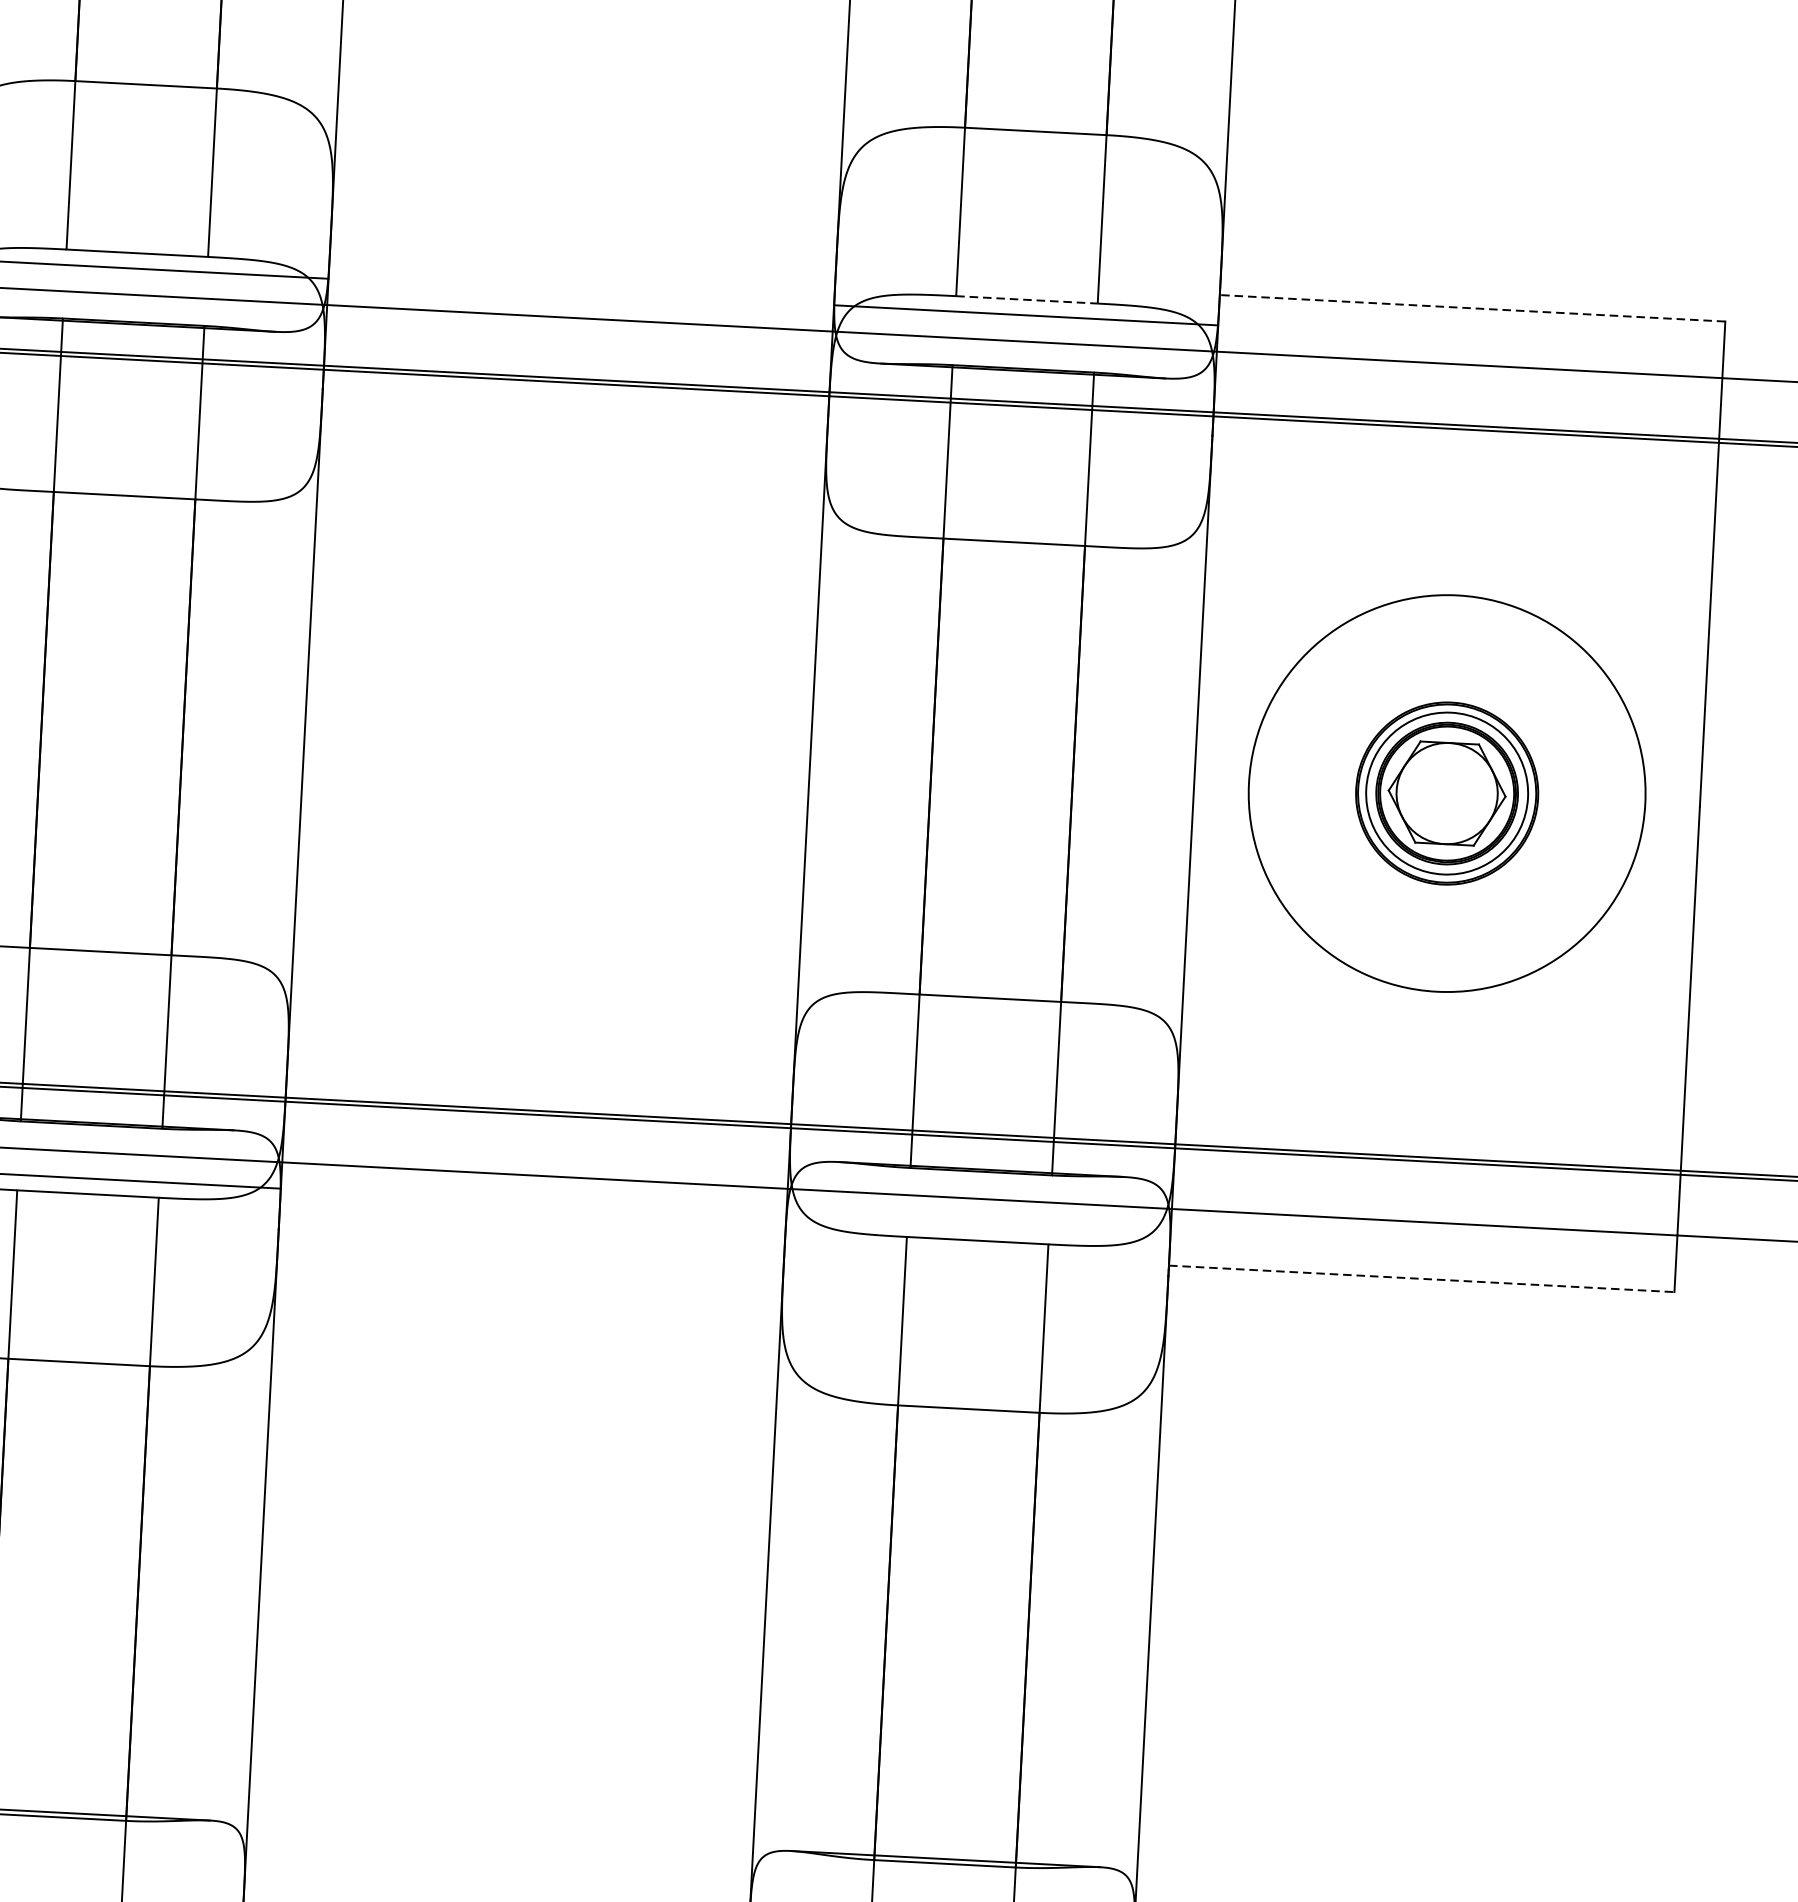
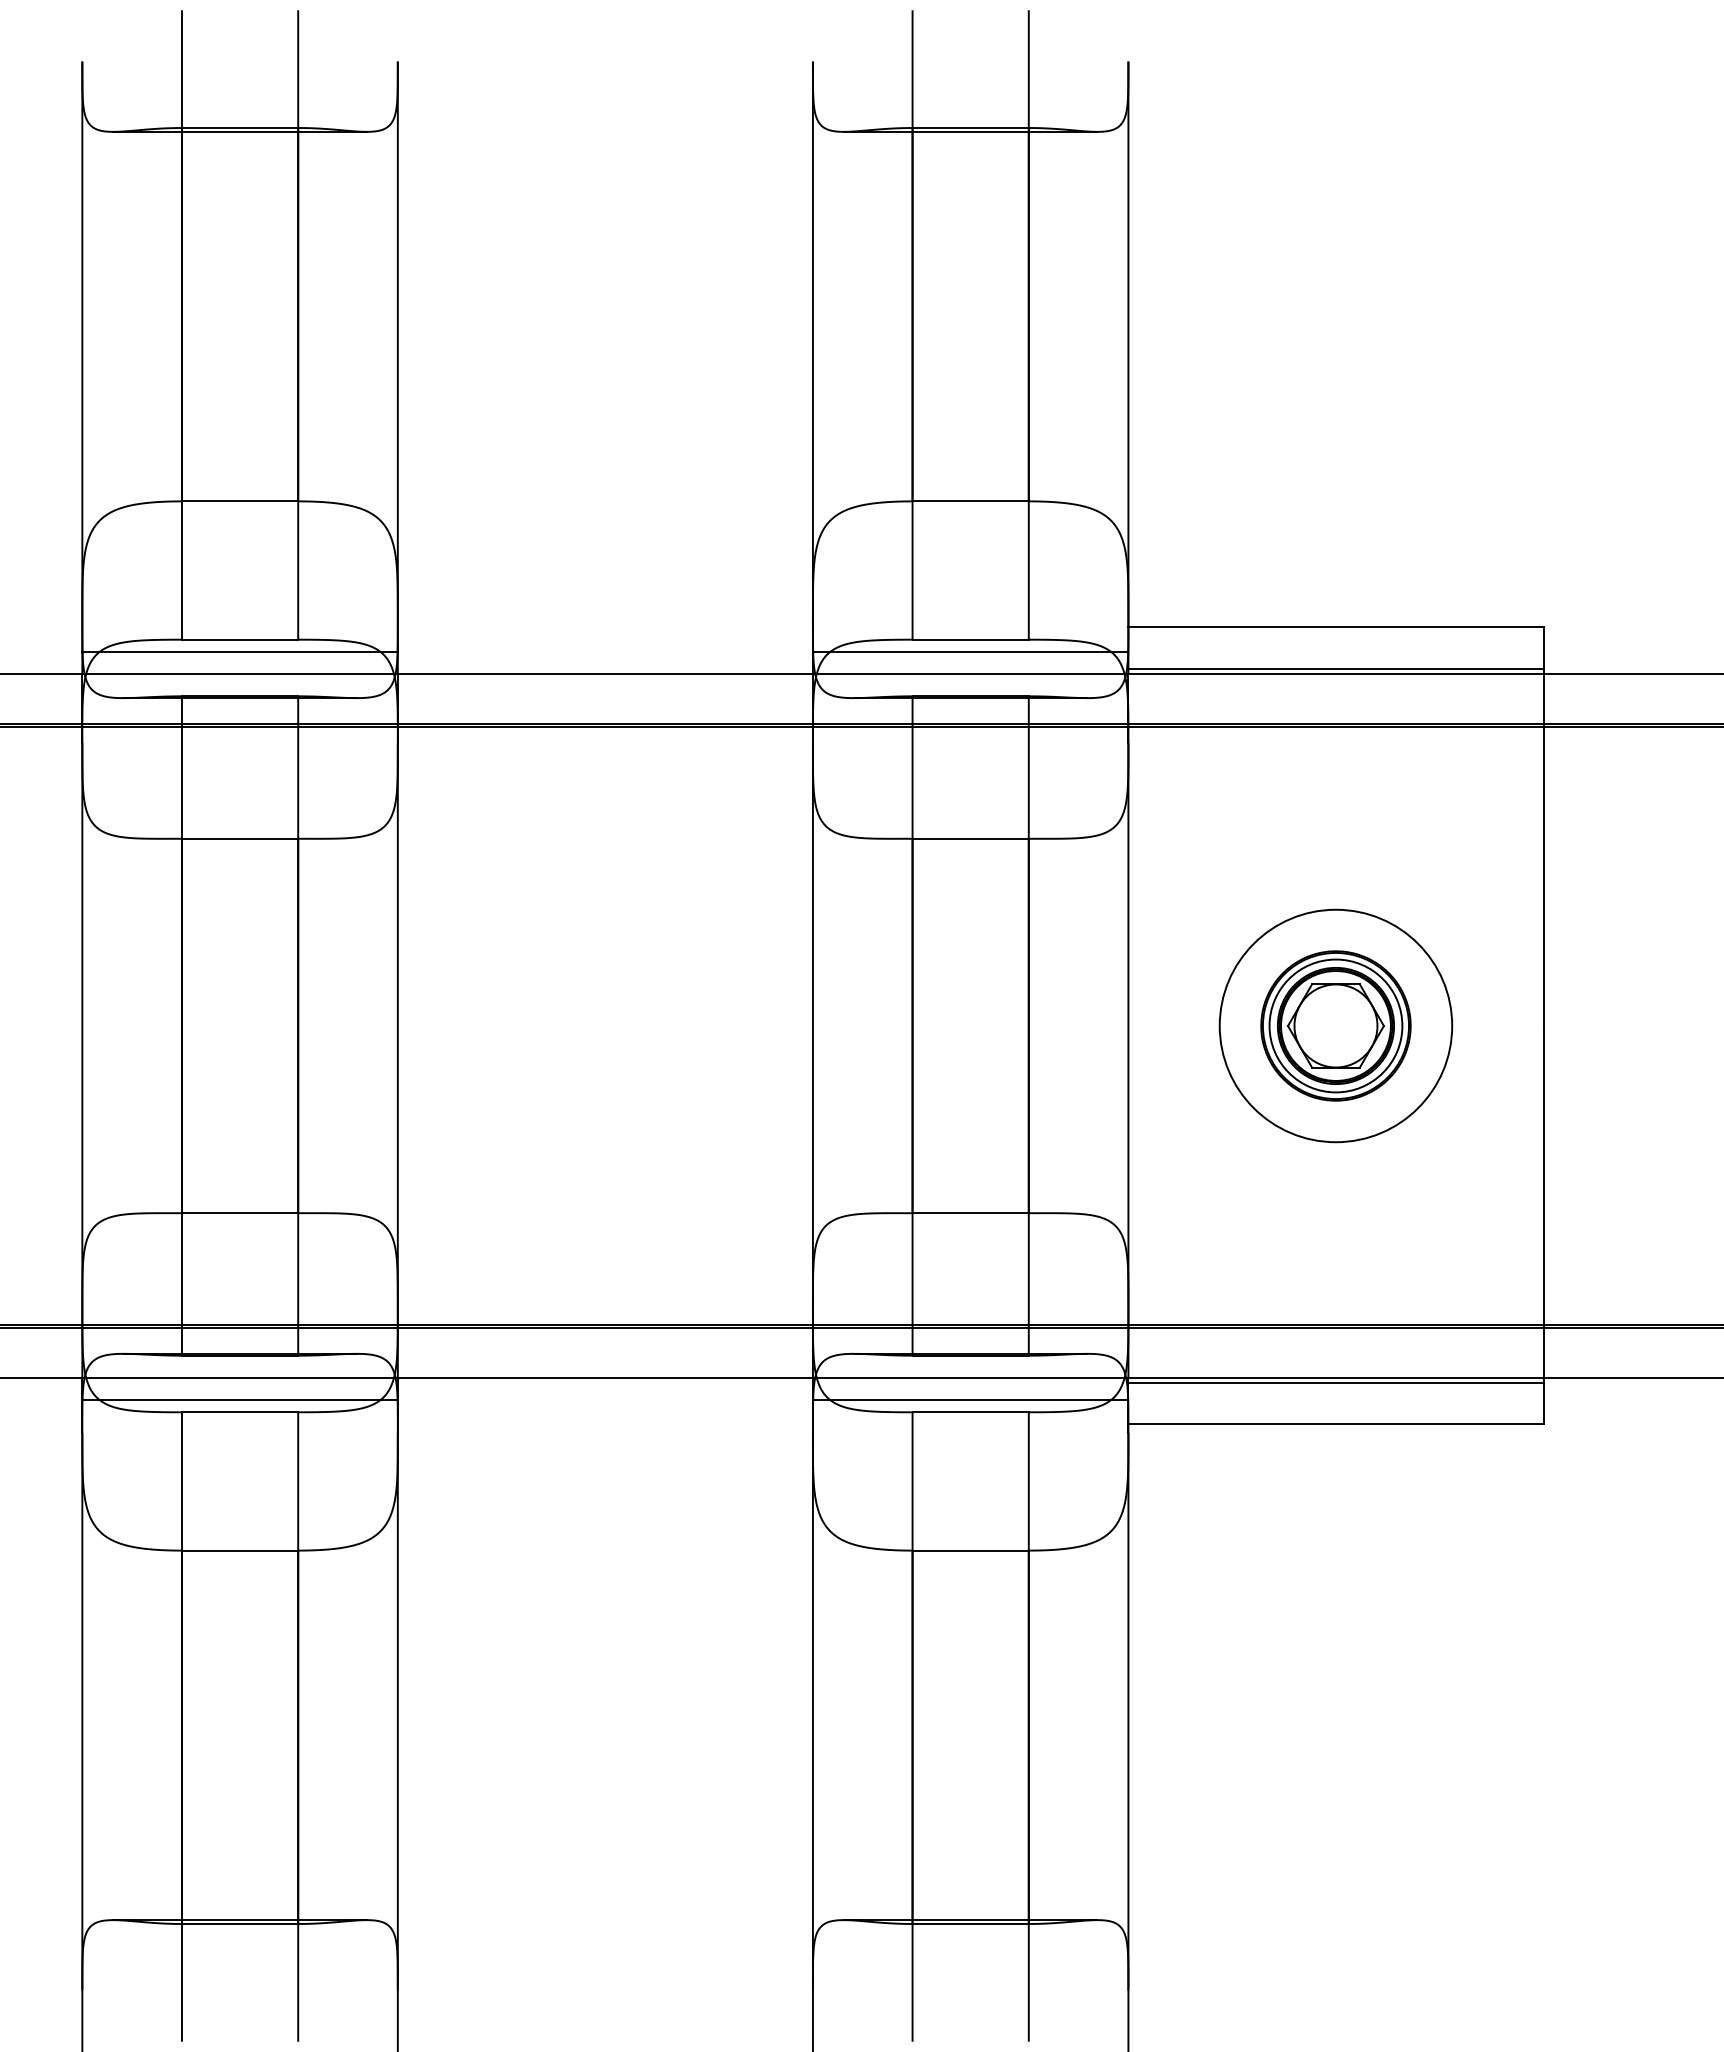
line: (1027, 299) -> (971, 639), dashed -> solid
line: (1472, 308) -> (1335, 627), dashed -> solid
line: (1469, 359) -> (1335, 669), added
circle: (1446, 792) -> (1335, 1025), size x0.71
line: (978, 1225) -> (970, 1399), added
line: (1423, 1227) -> (1335, 1382), added
line: (1421, 1278) -> (1335, 1424), dashed -> solid

